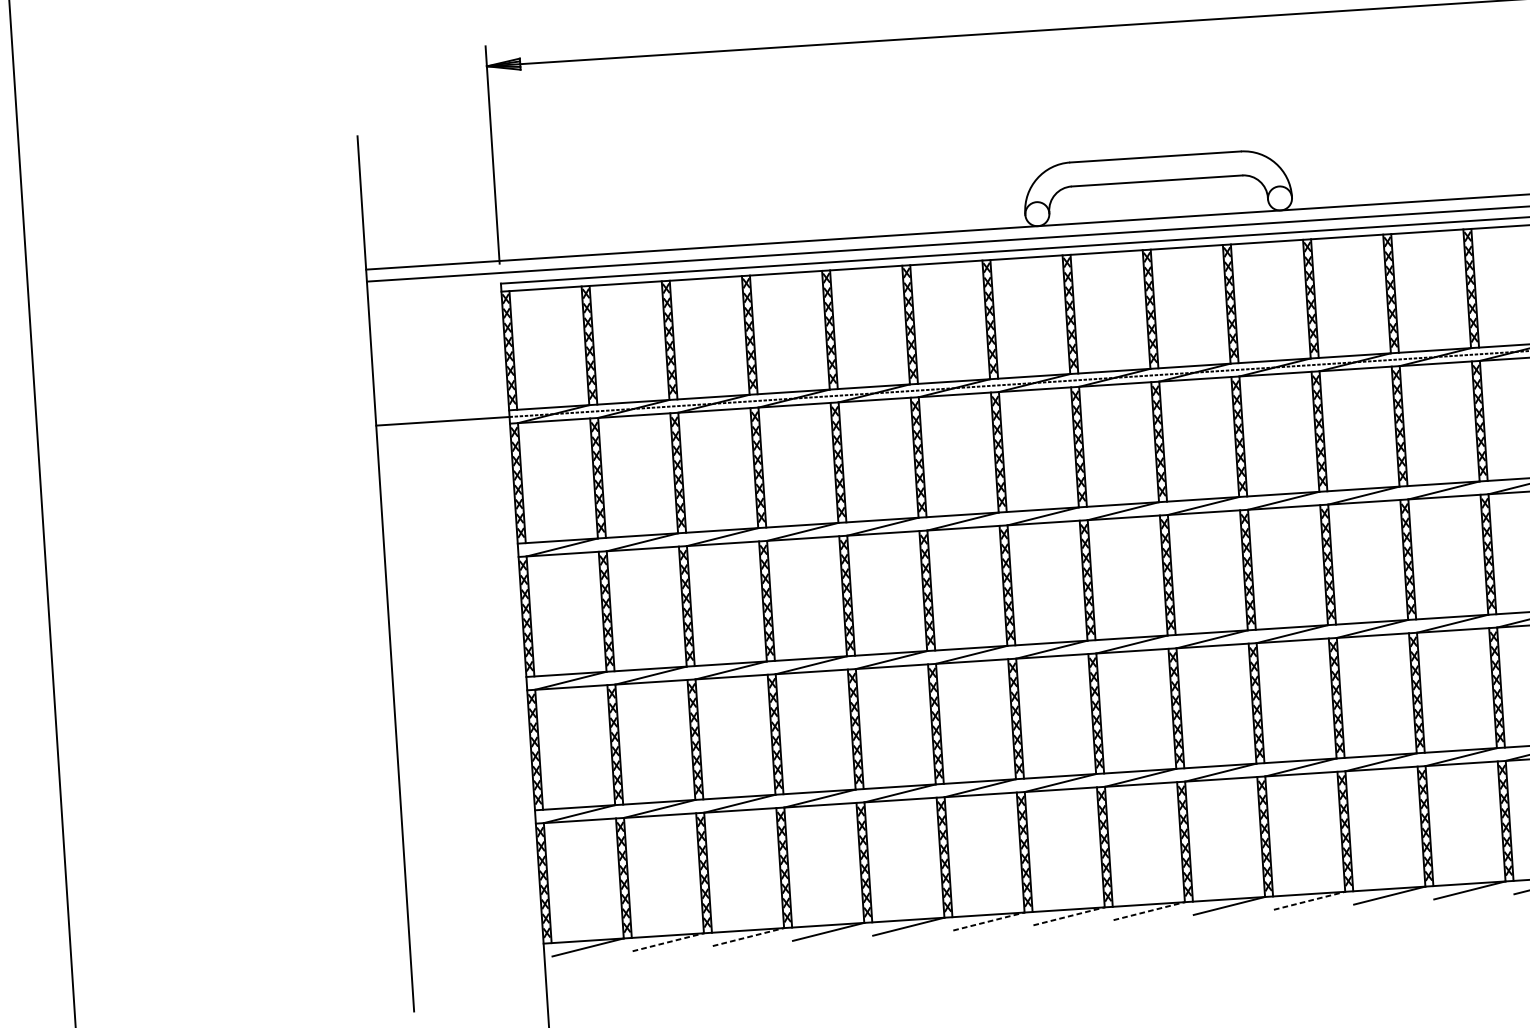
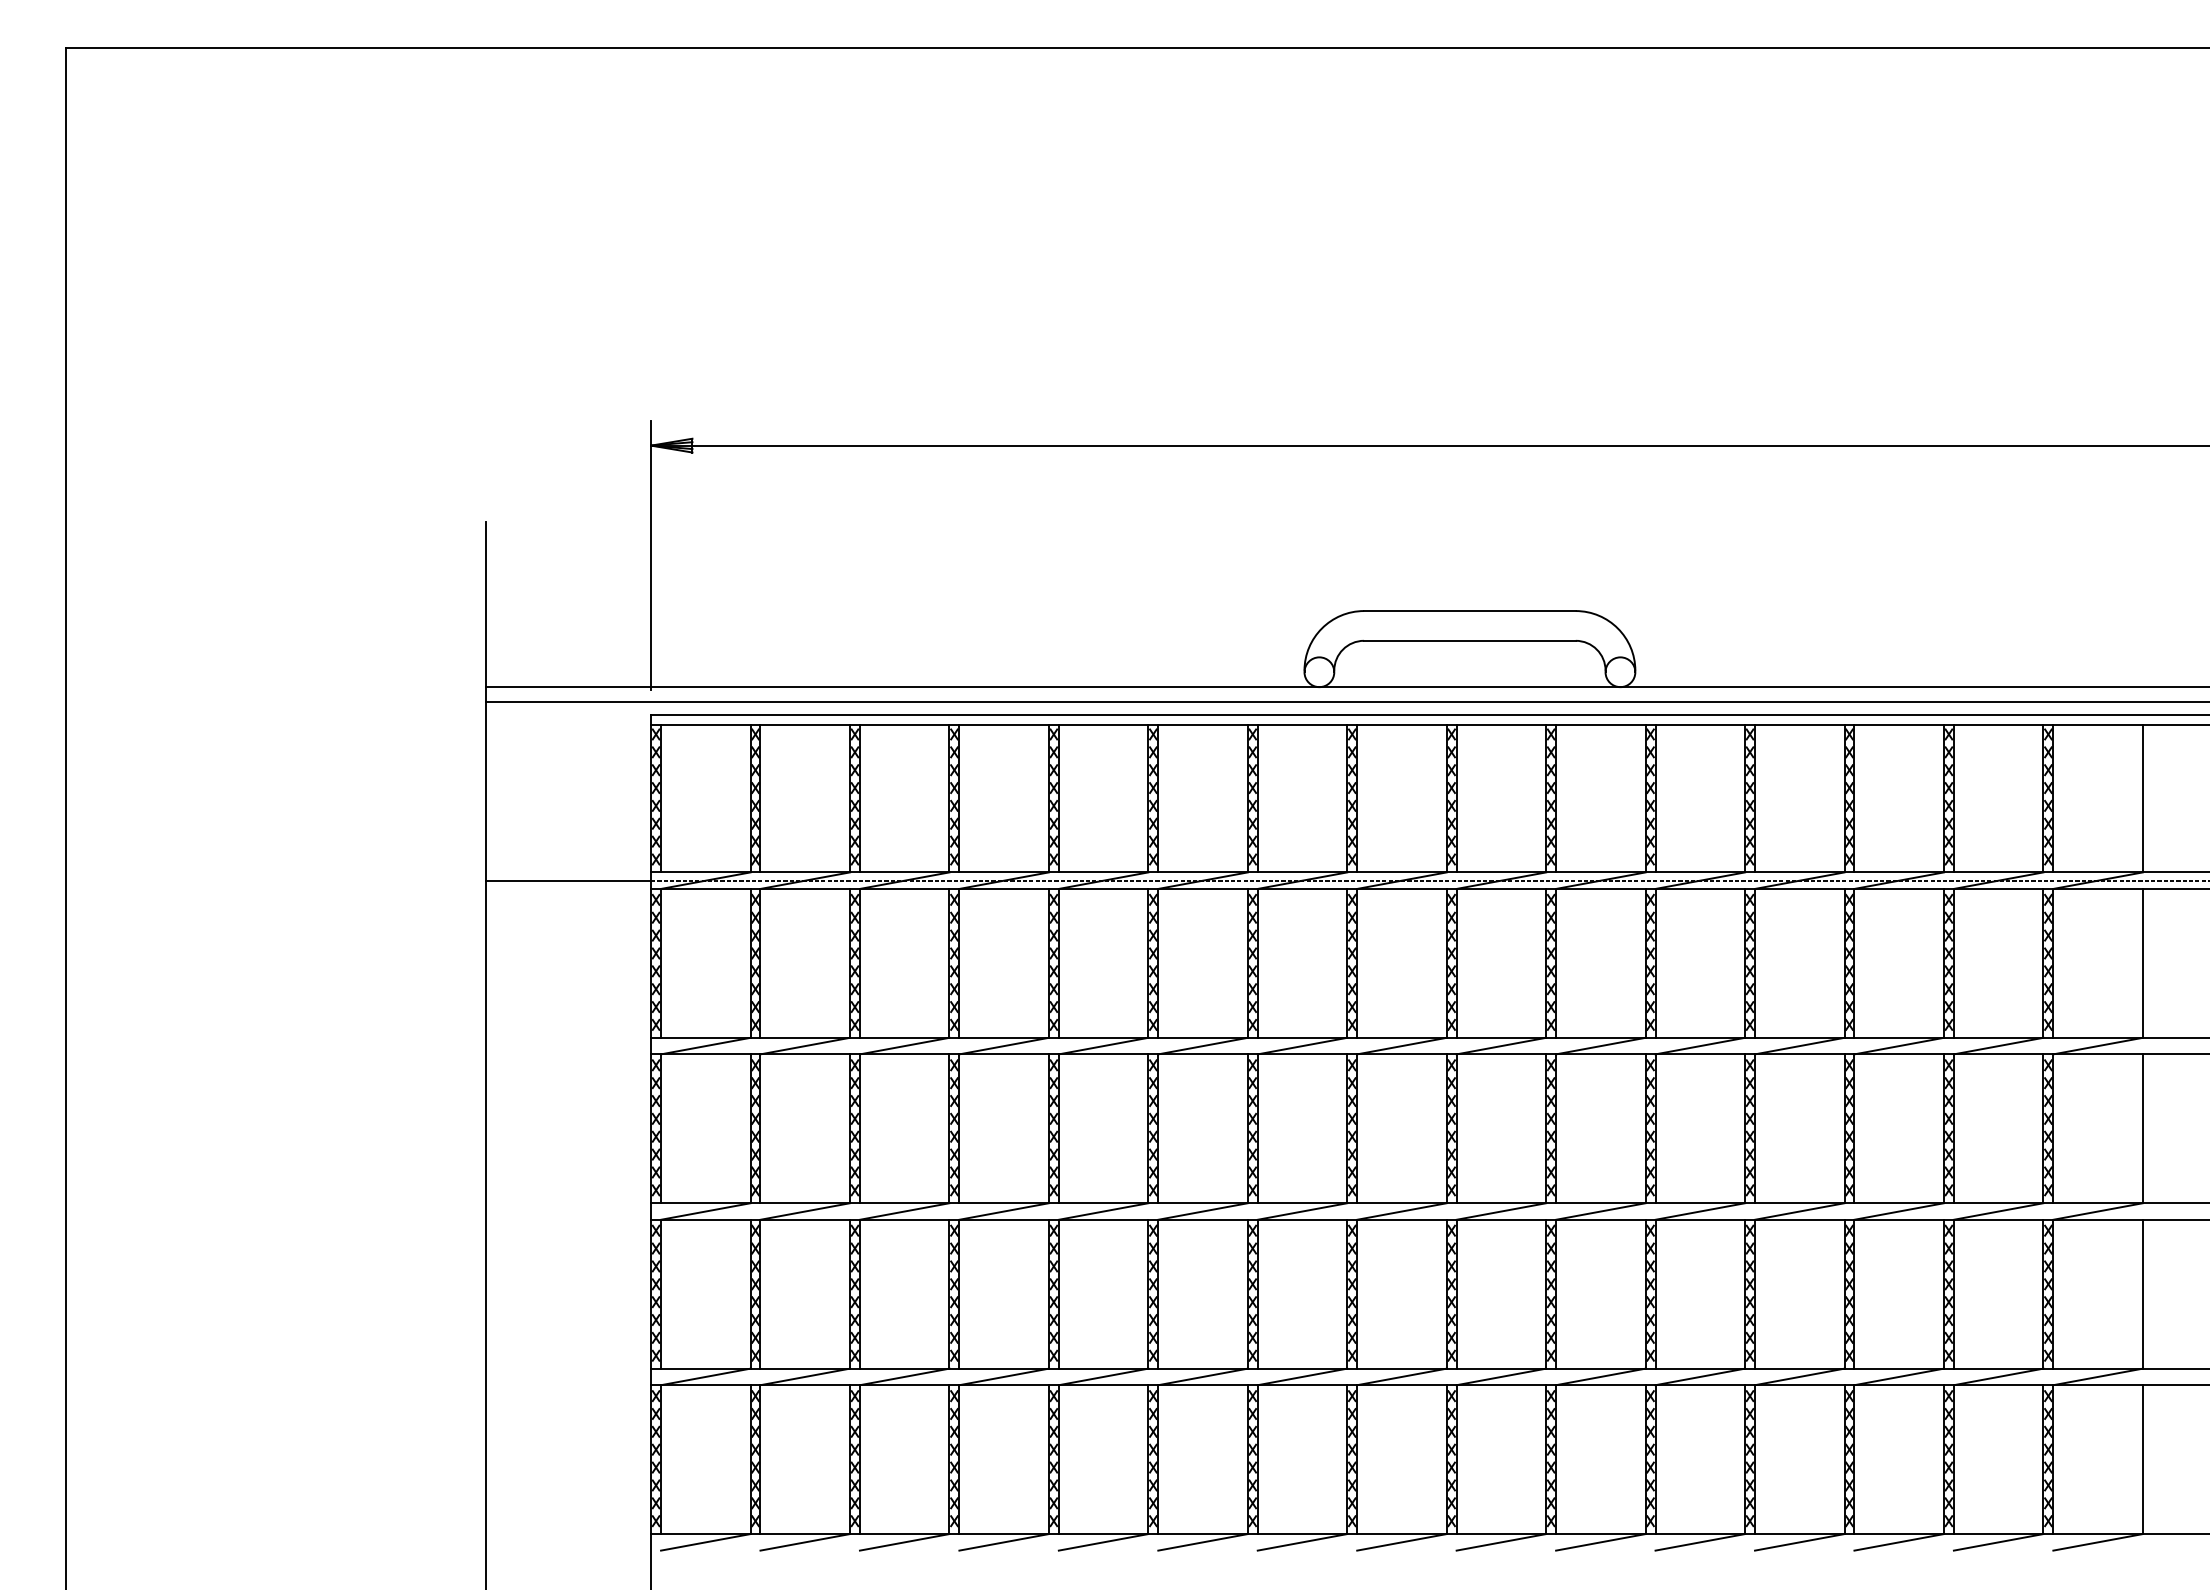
line: (1309, 900) -> (1600, 1542), dashed -> solid
line: (1148, 911) -> (1401, 1542), dashed -> solid
line: (1069, 916) -> (1302, 1542), dashed -> solid
line: (989, 921) -> (1203, 1542), dashed -> solid
line: (748, 937) -> (904, 1542), dashed -> solid
line: (668, 942) -> (805, 1542), dashed -> solid

